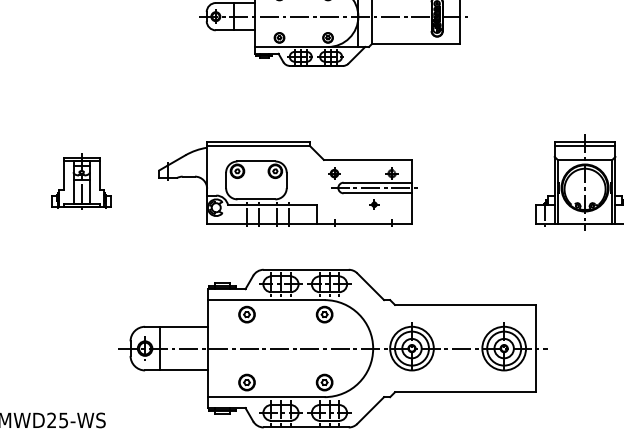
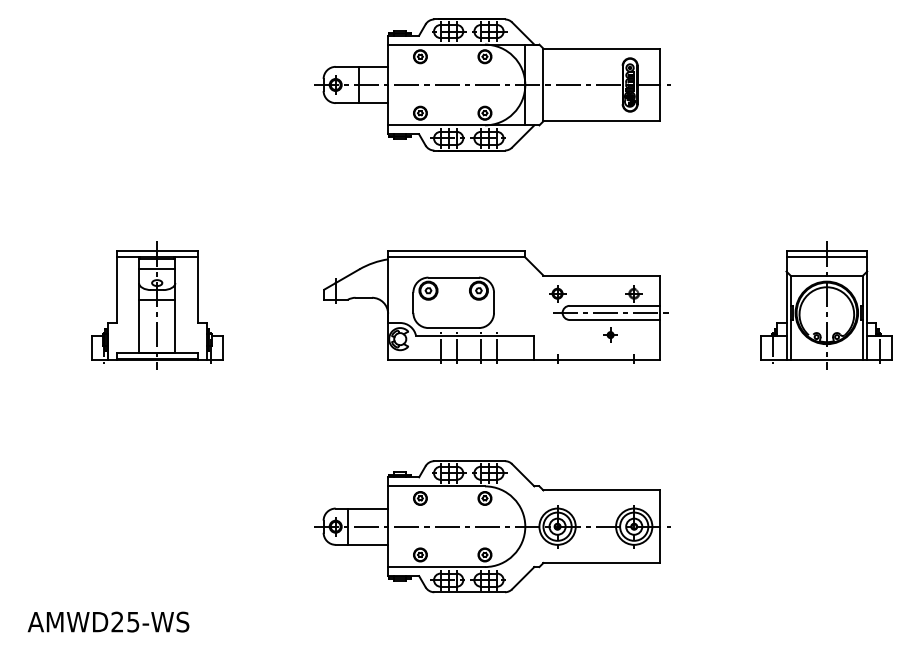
part: (81, 182) -> (157, 305), size x1.67
part: (287, 183) -> (495, 306), moved
part: (333, 348) -> (492, 526), size x0.62

